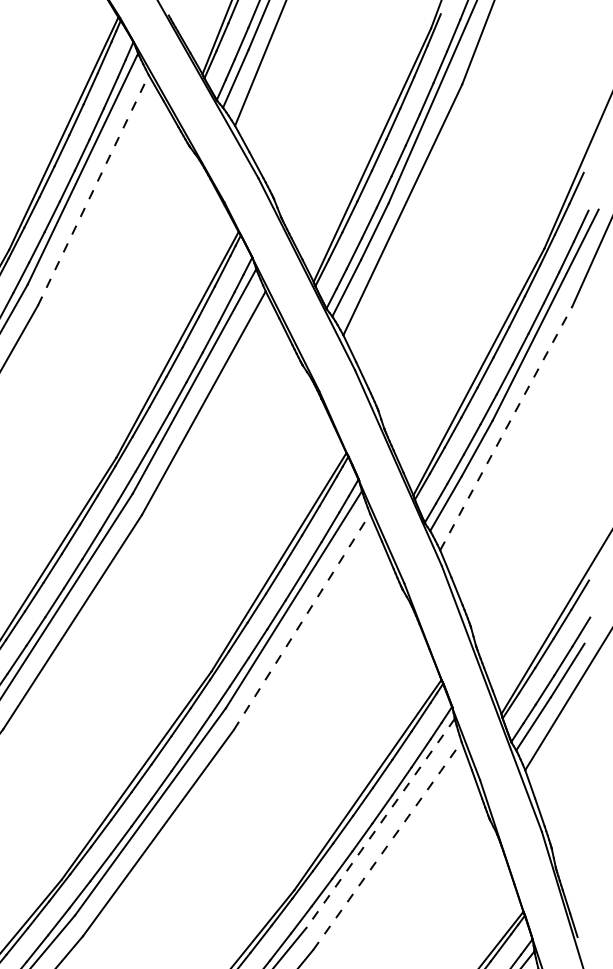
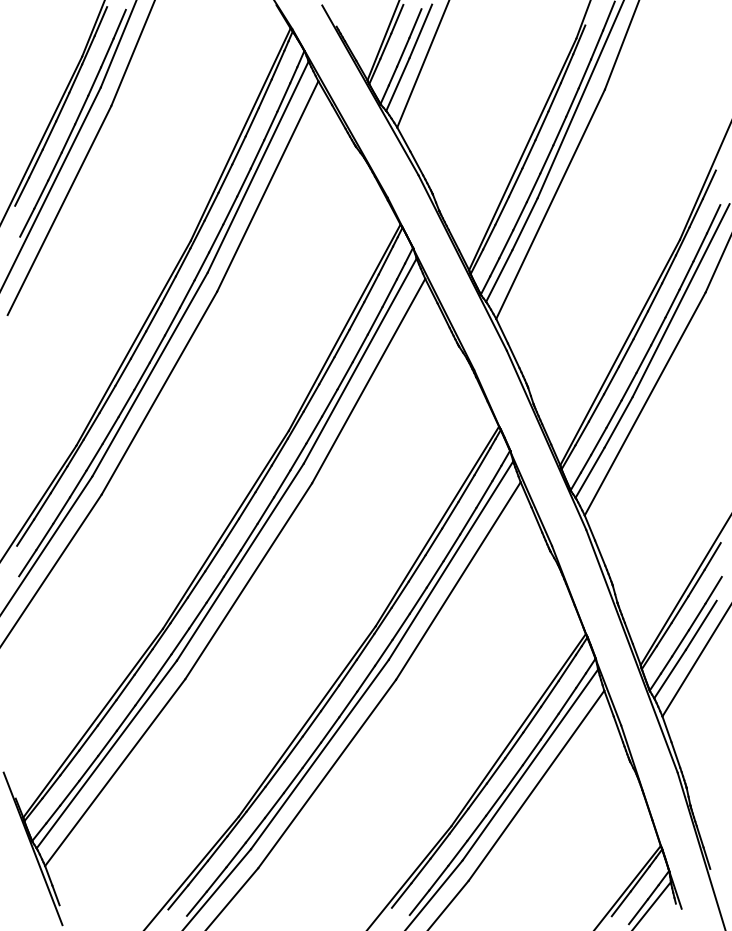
line: (93, 190) -> (267, 186), dashed -> solid
line: (506, 427) -> (645, 403), dashed -> solid
line: (302, 622) -> (458, 581), dashed -> solid
line: (380, 823) -> (530, 765), dashed -> solid
line: (387, 845) -> (536, 785), dashed -> solid

